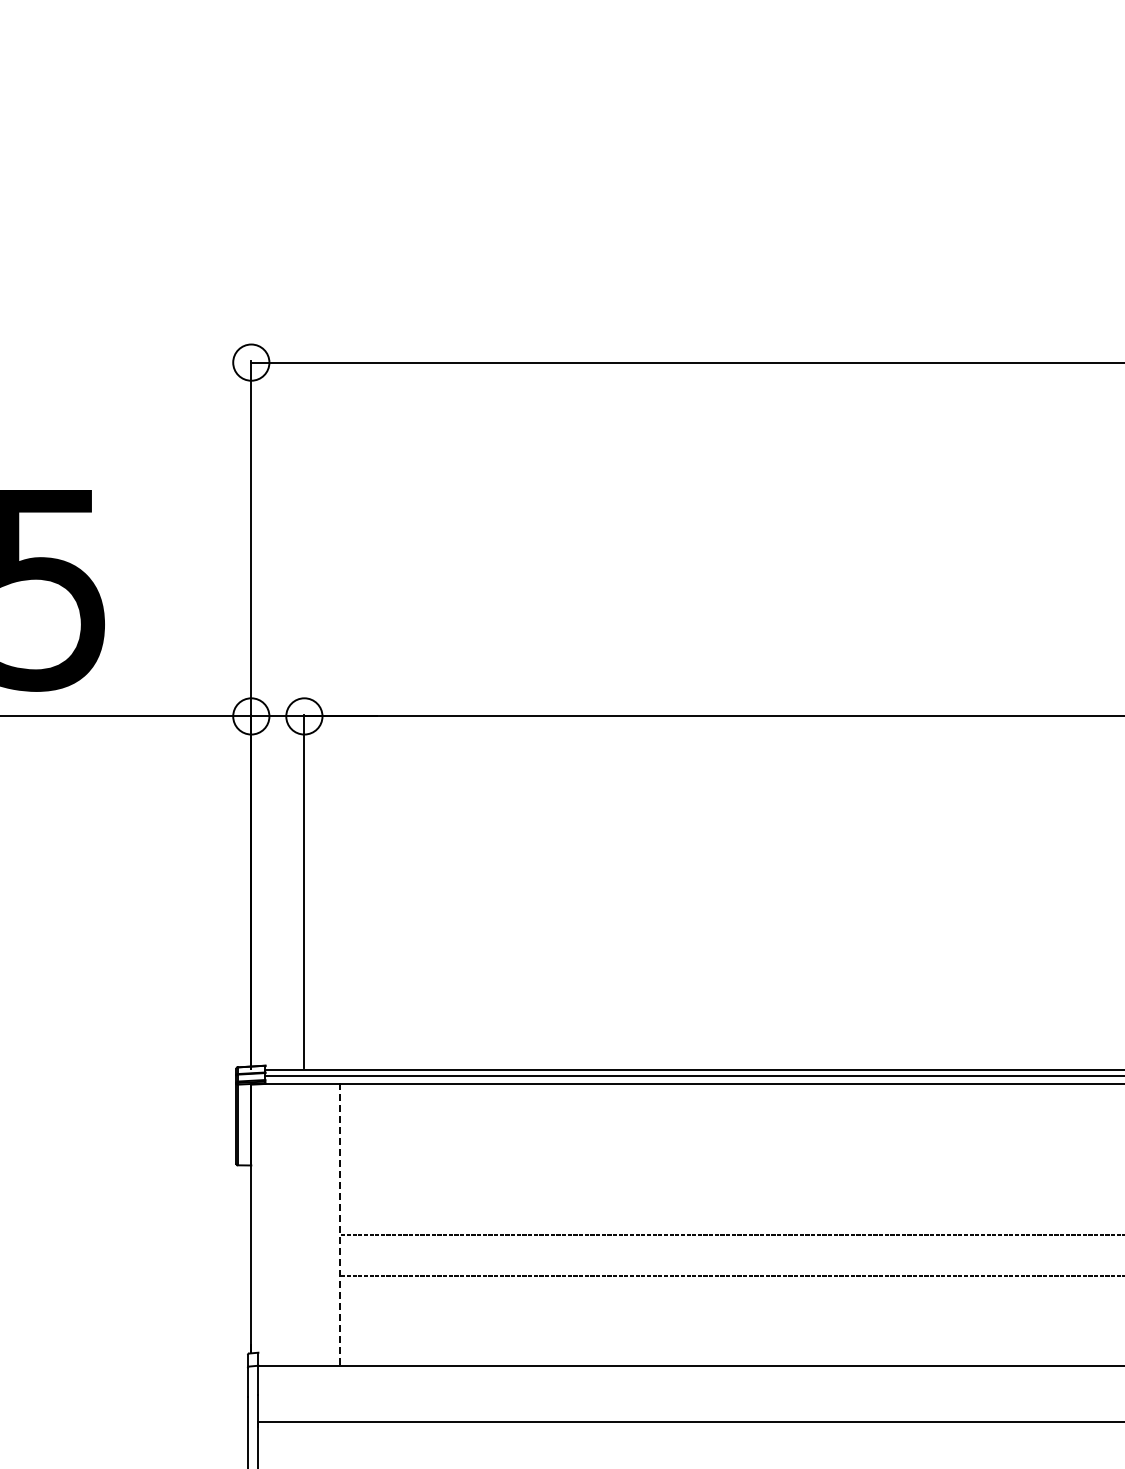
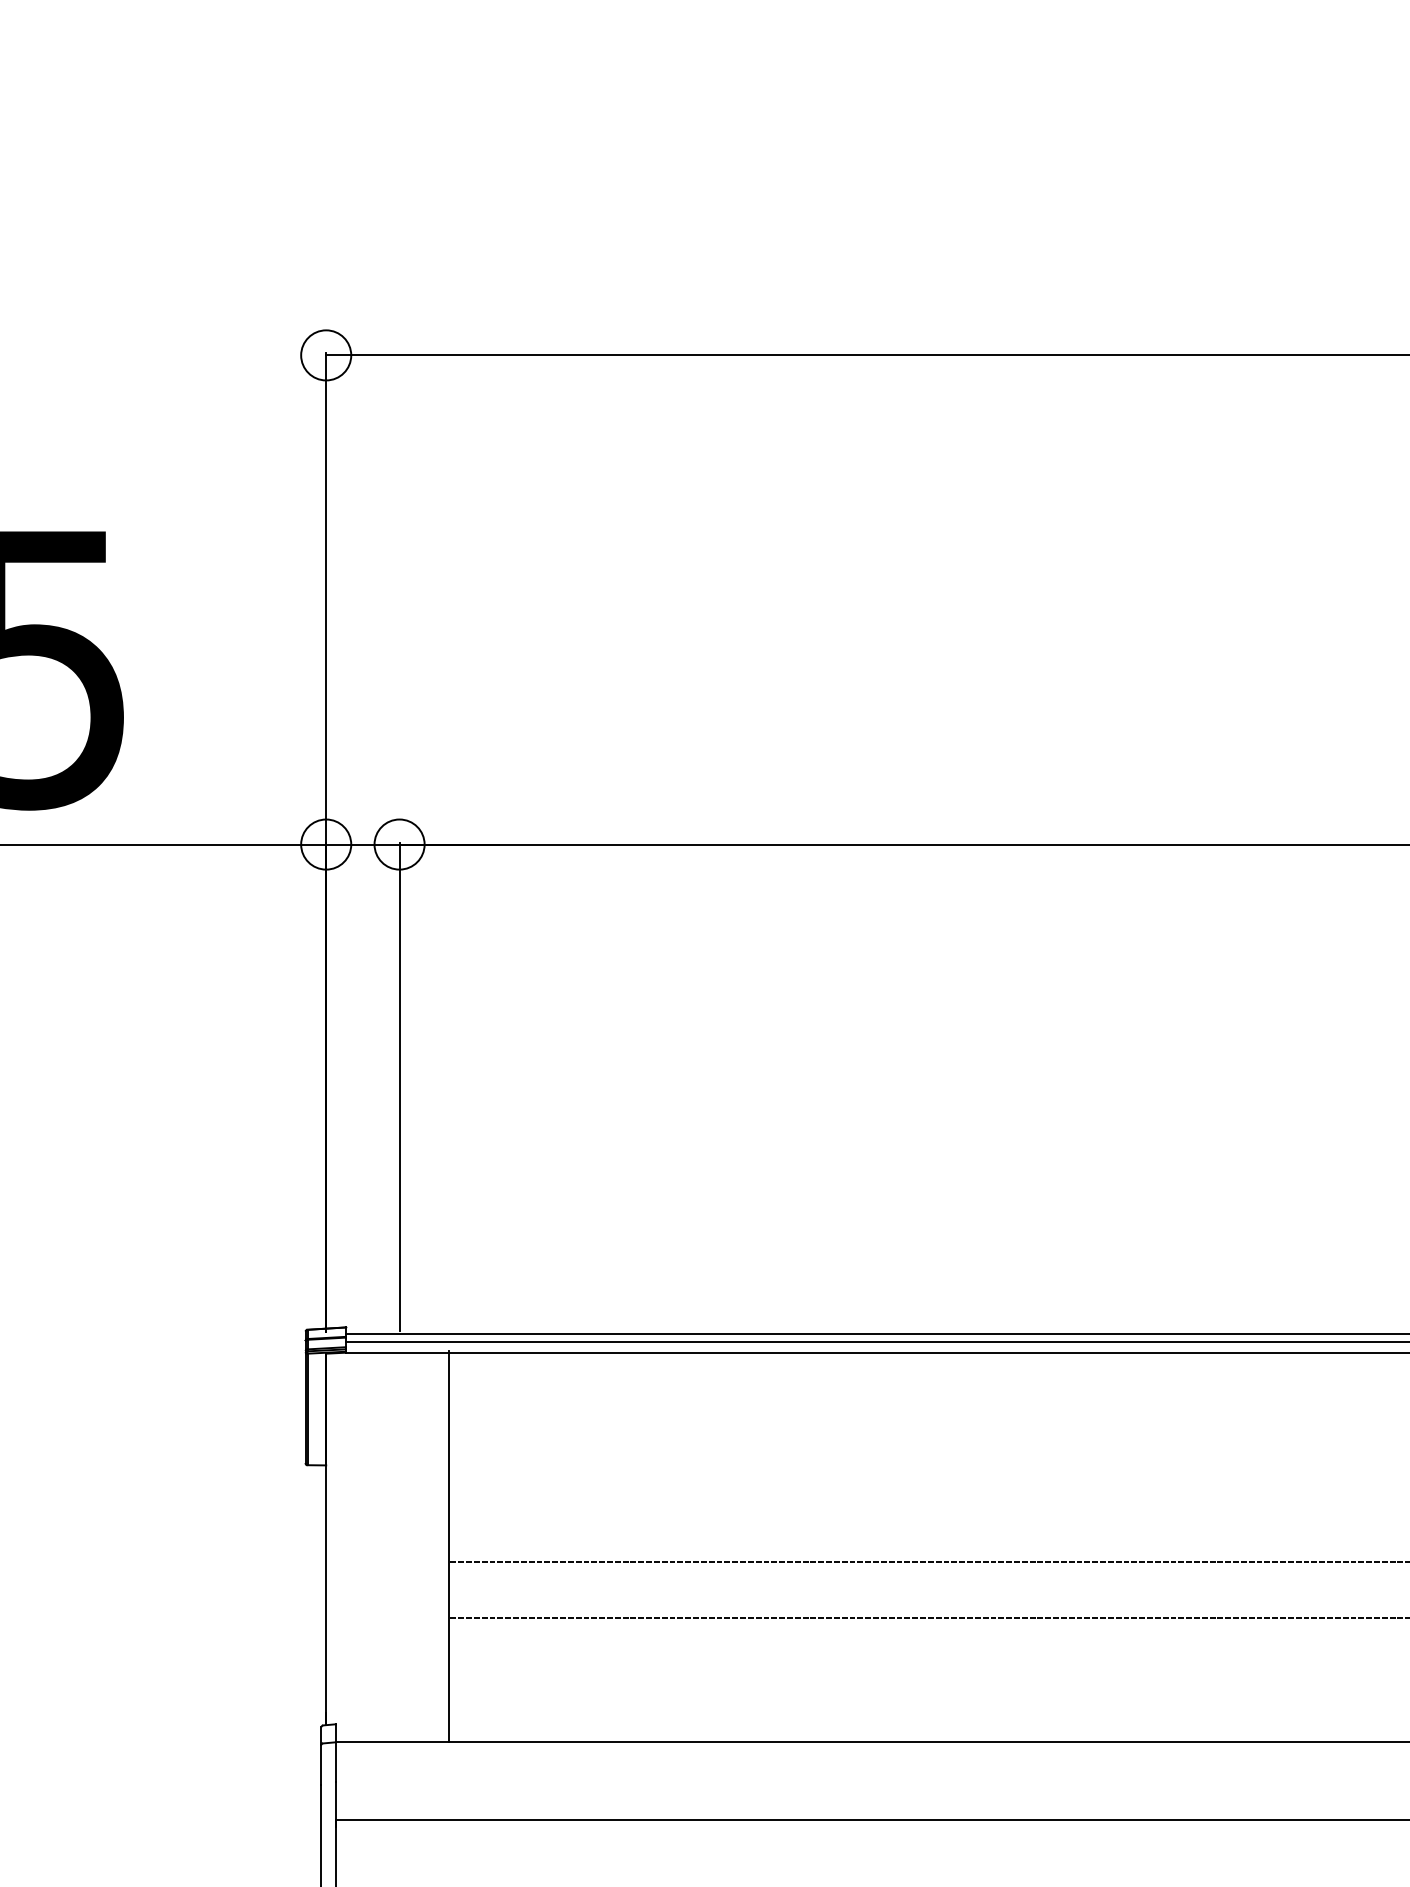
line: (339, 1224) -> (448, 1547), dashed -> solid

